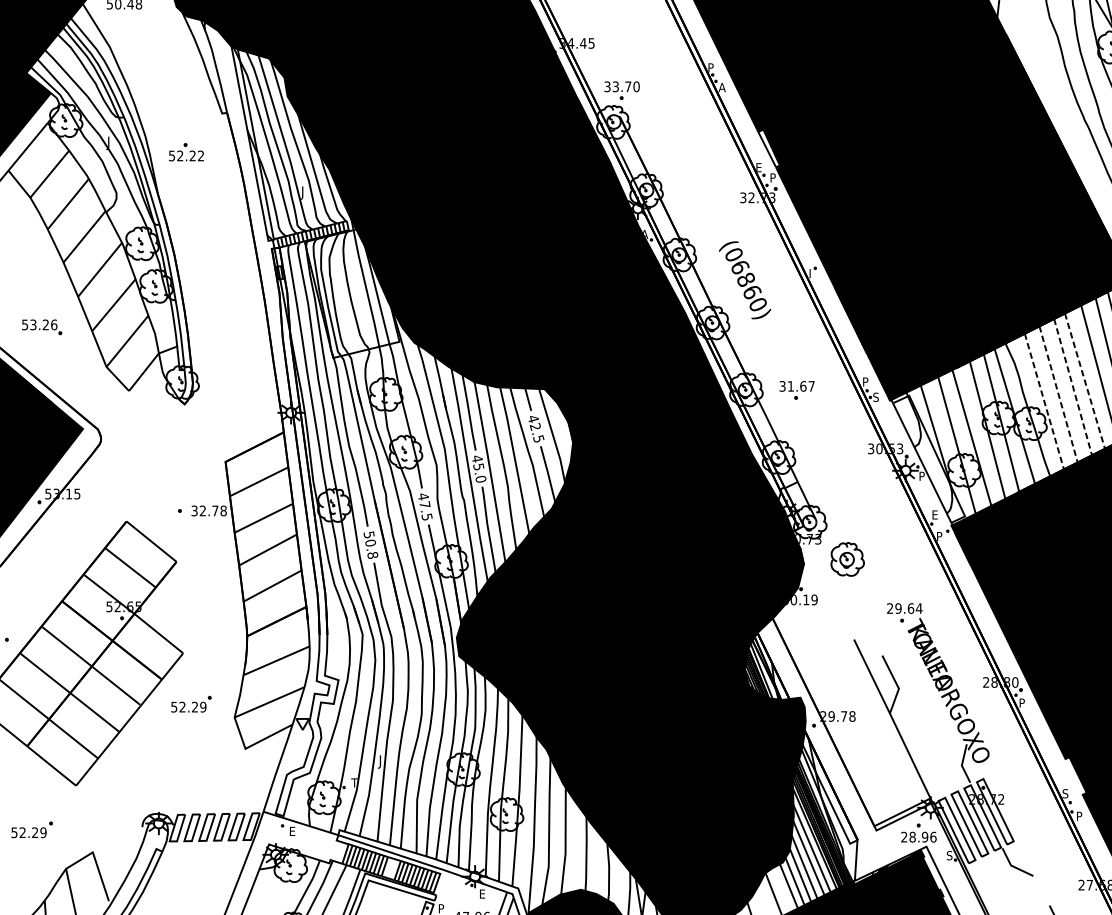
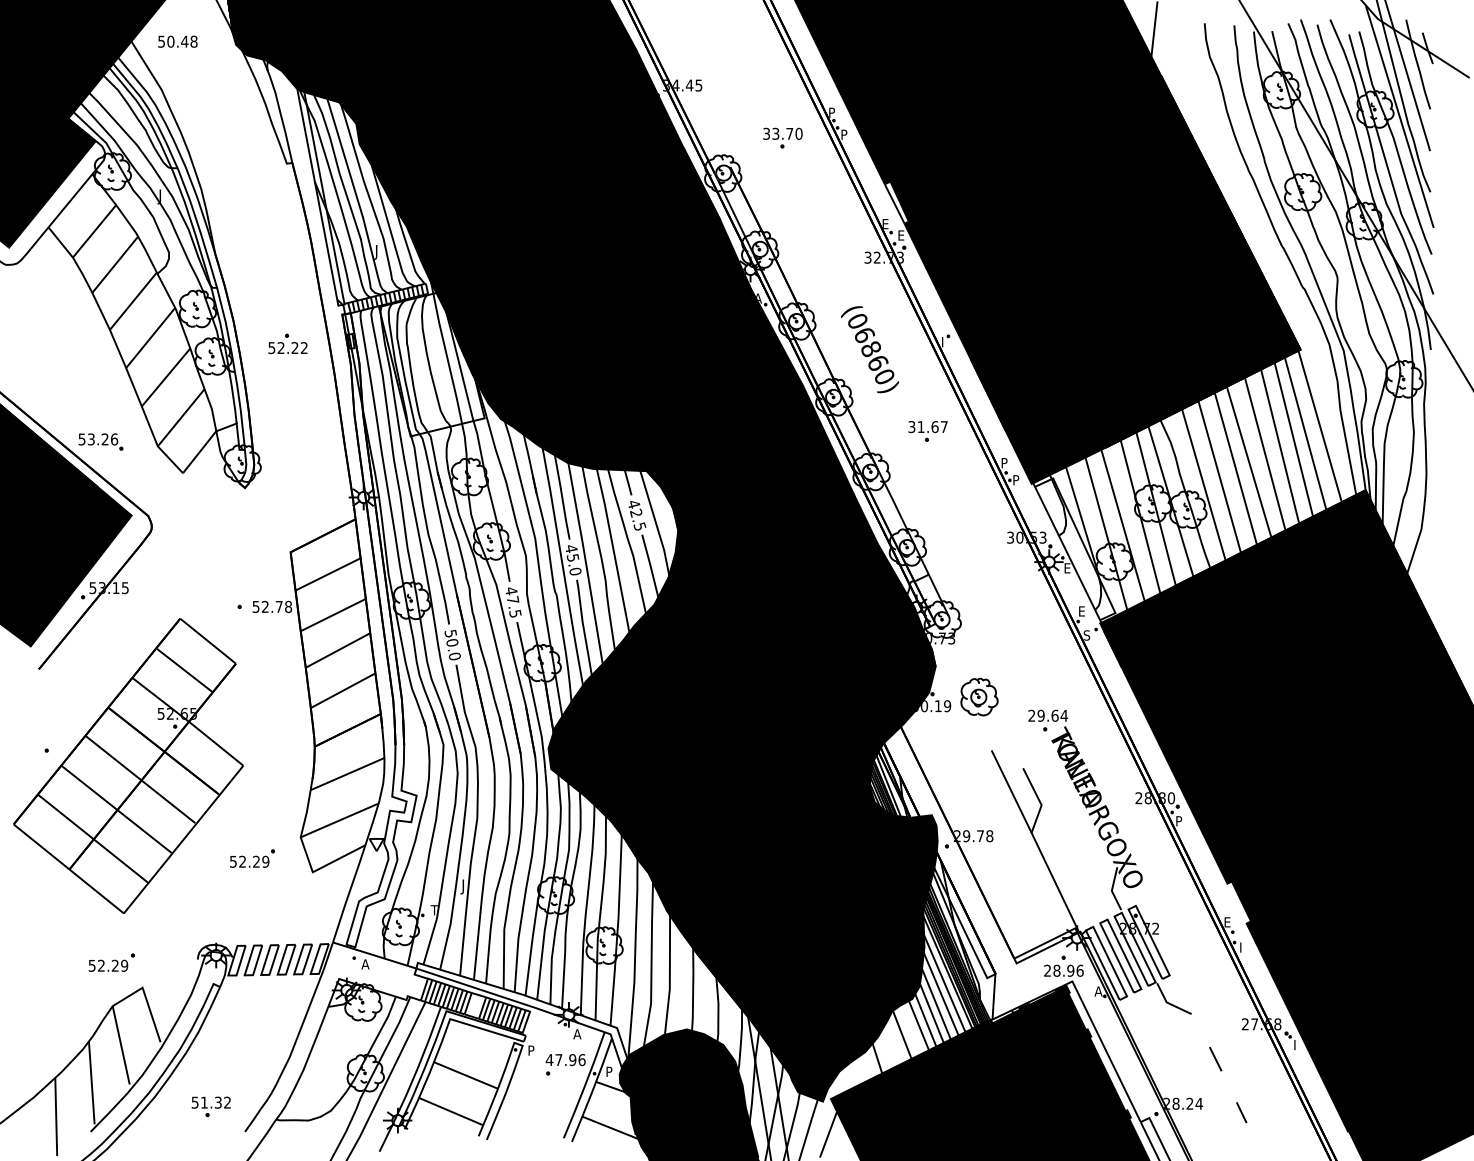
text: (722, 87) -> (844, 134), A -> P
part: (621, 90) -> (782, 137), moved
part: (186, 151) -> (287, 343), moved
text: (773, 177) -> (901, 235), P -> E
part: (41, 326) -> (100, 441), moved
line: (1085, 381) -> (1249, 462), dashed -> solid
line: (1072, 386) -> (1235, 468), dashed -> solid
part: (796, 390) -> (927, 431), moved
line: (1058, 393) -> (1219, 476), dashed -> solid
text: (876, 397) -> (1016, 480), S -> P
line: (1044, 401) -> (1203, 484), dashed -> solid
text: (923, 476) -> (1068, 568), P -> E
text: (194, 509) -> (256, 605), 32.78 -> 52.78
text: (939, 536) -> (1086, 635), P -> S
text: (372, 555) -> (454, 656), 50.8 -> 50.0
part: (847, 558) -> (979, 696), moved
part: (191, 704) -> (252, 858), moved
text: (1065, 793) -> (1227, 922), S -> E
text: (1079, 814) -> (1243, 945), P -> I
part: (31, 829) -> (111, 962), moved
text: (292, 831) -> (365, 964), E -> A
text: (949, 855) -> (1098, 991), S -> A
text: (482, 894) -> (577, 1034), E -> A

